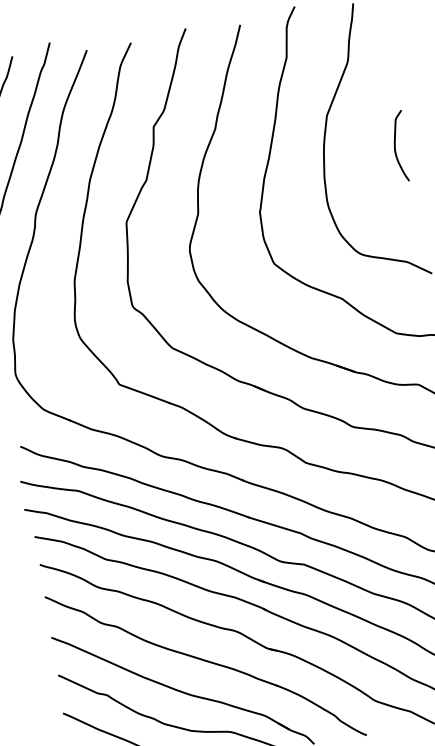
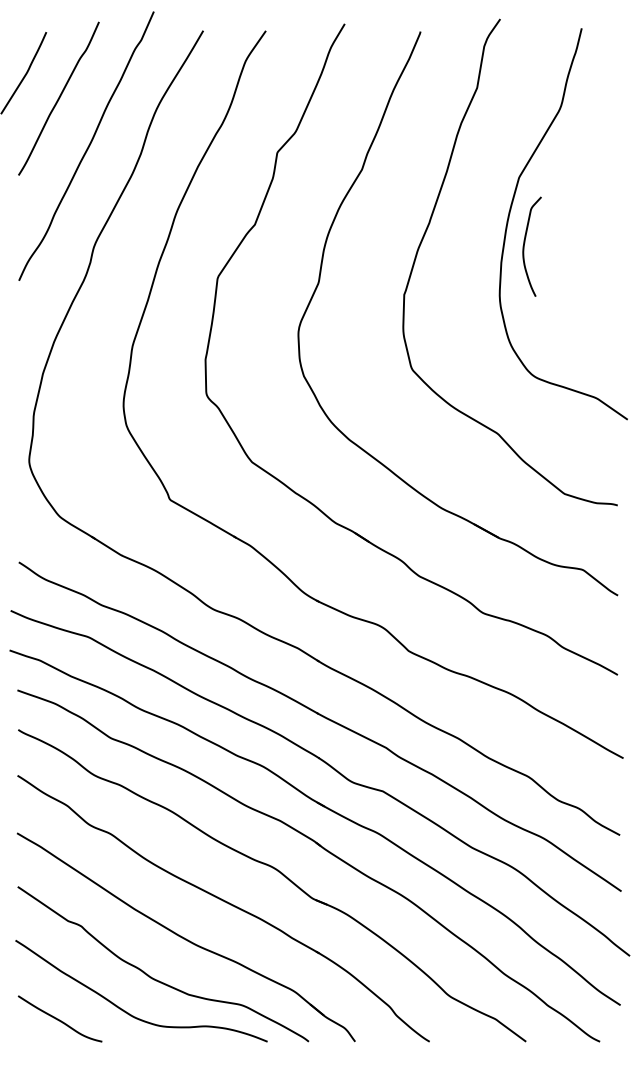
curve: (395, 144) -> (525, 243), moved

